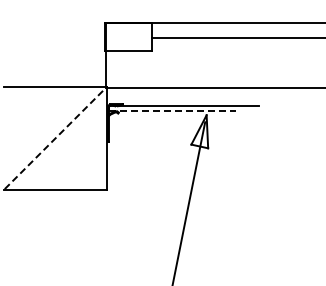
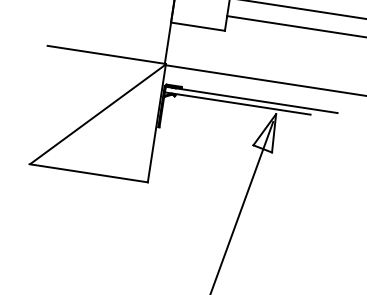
line: (173, 111) -> (238, 104), dashed -> solid
line: (55, 138) -> (98, 114), dashed -> solid

